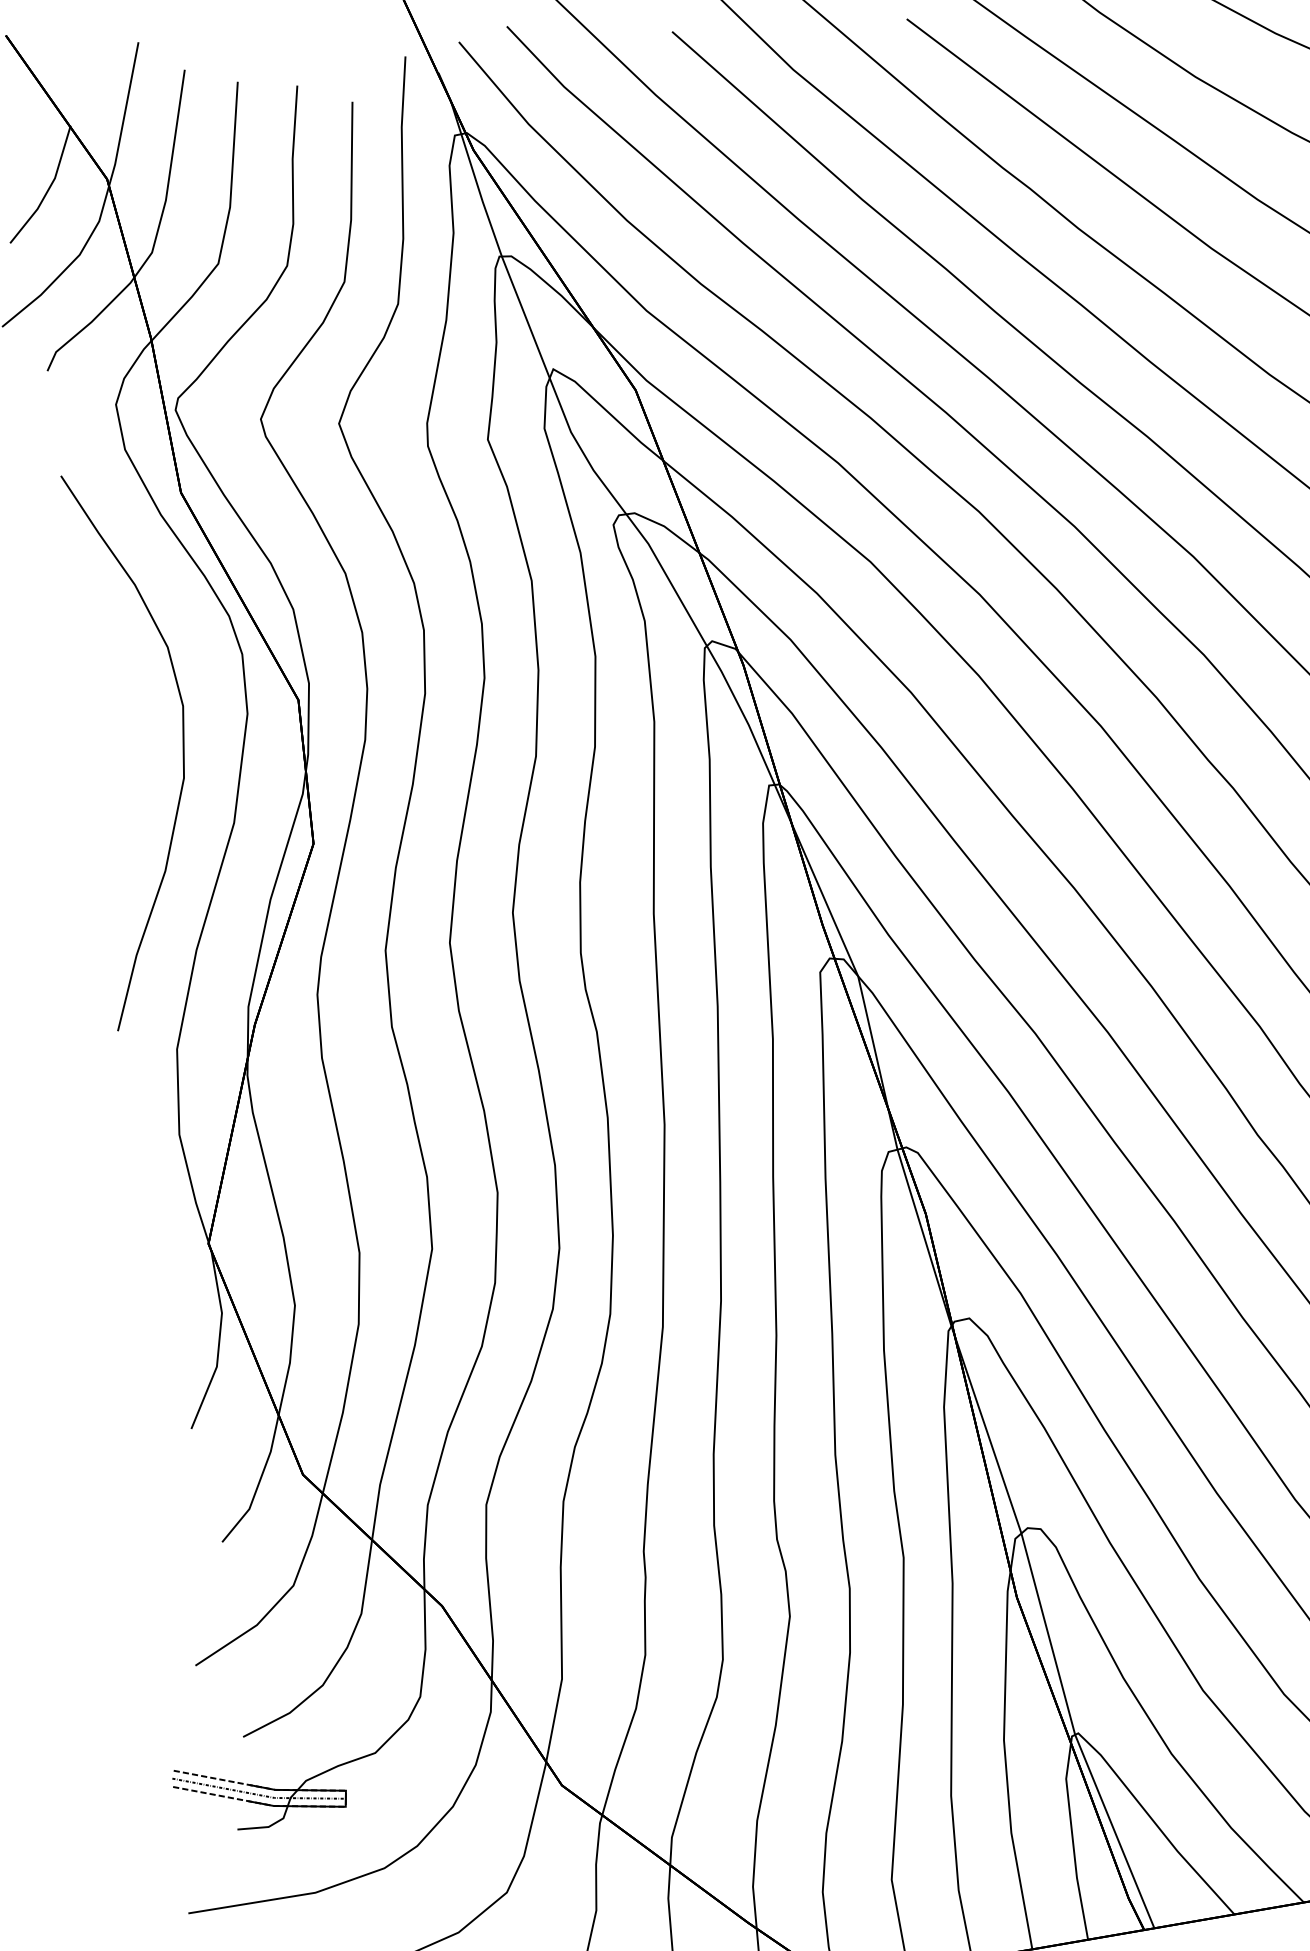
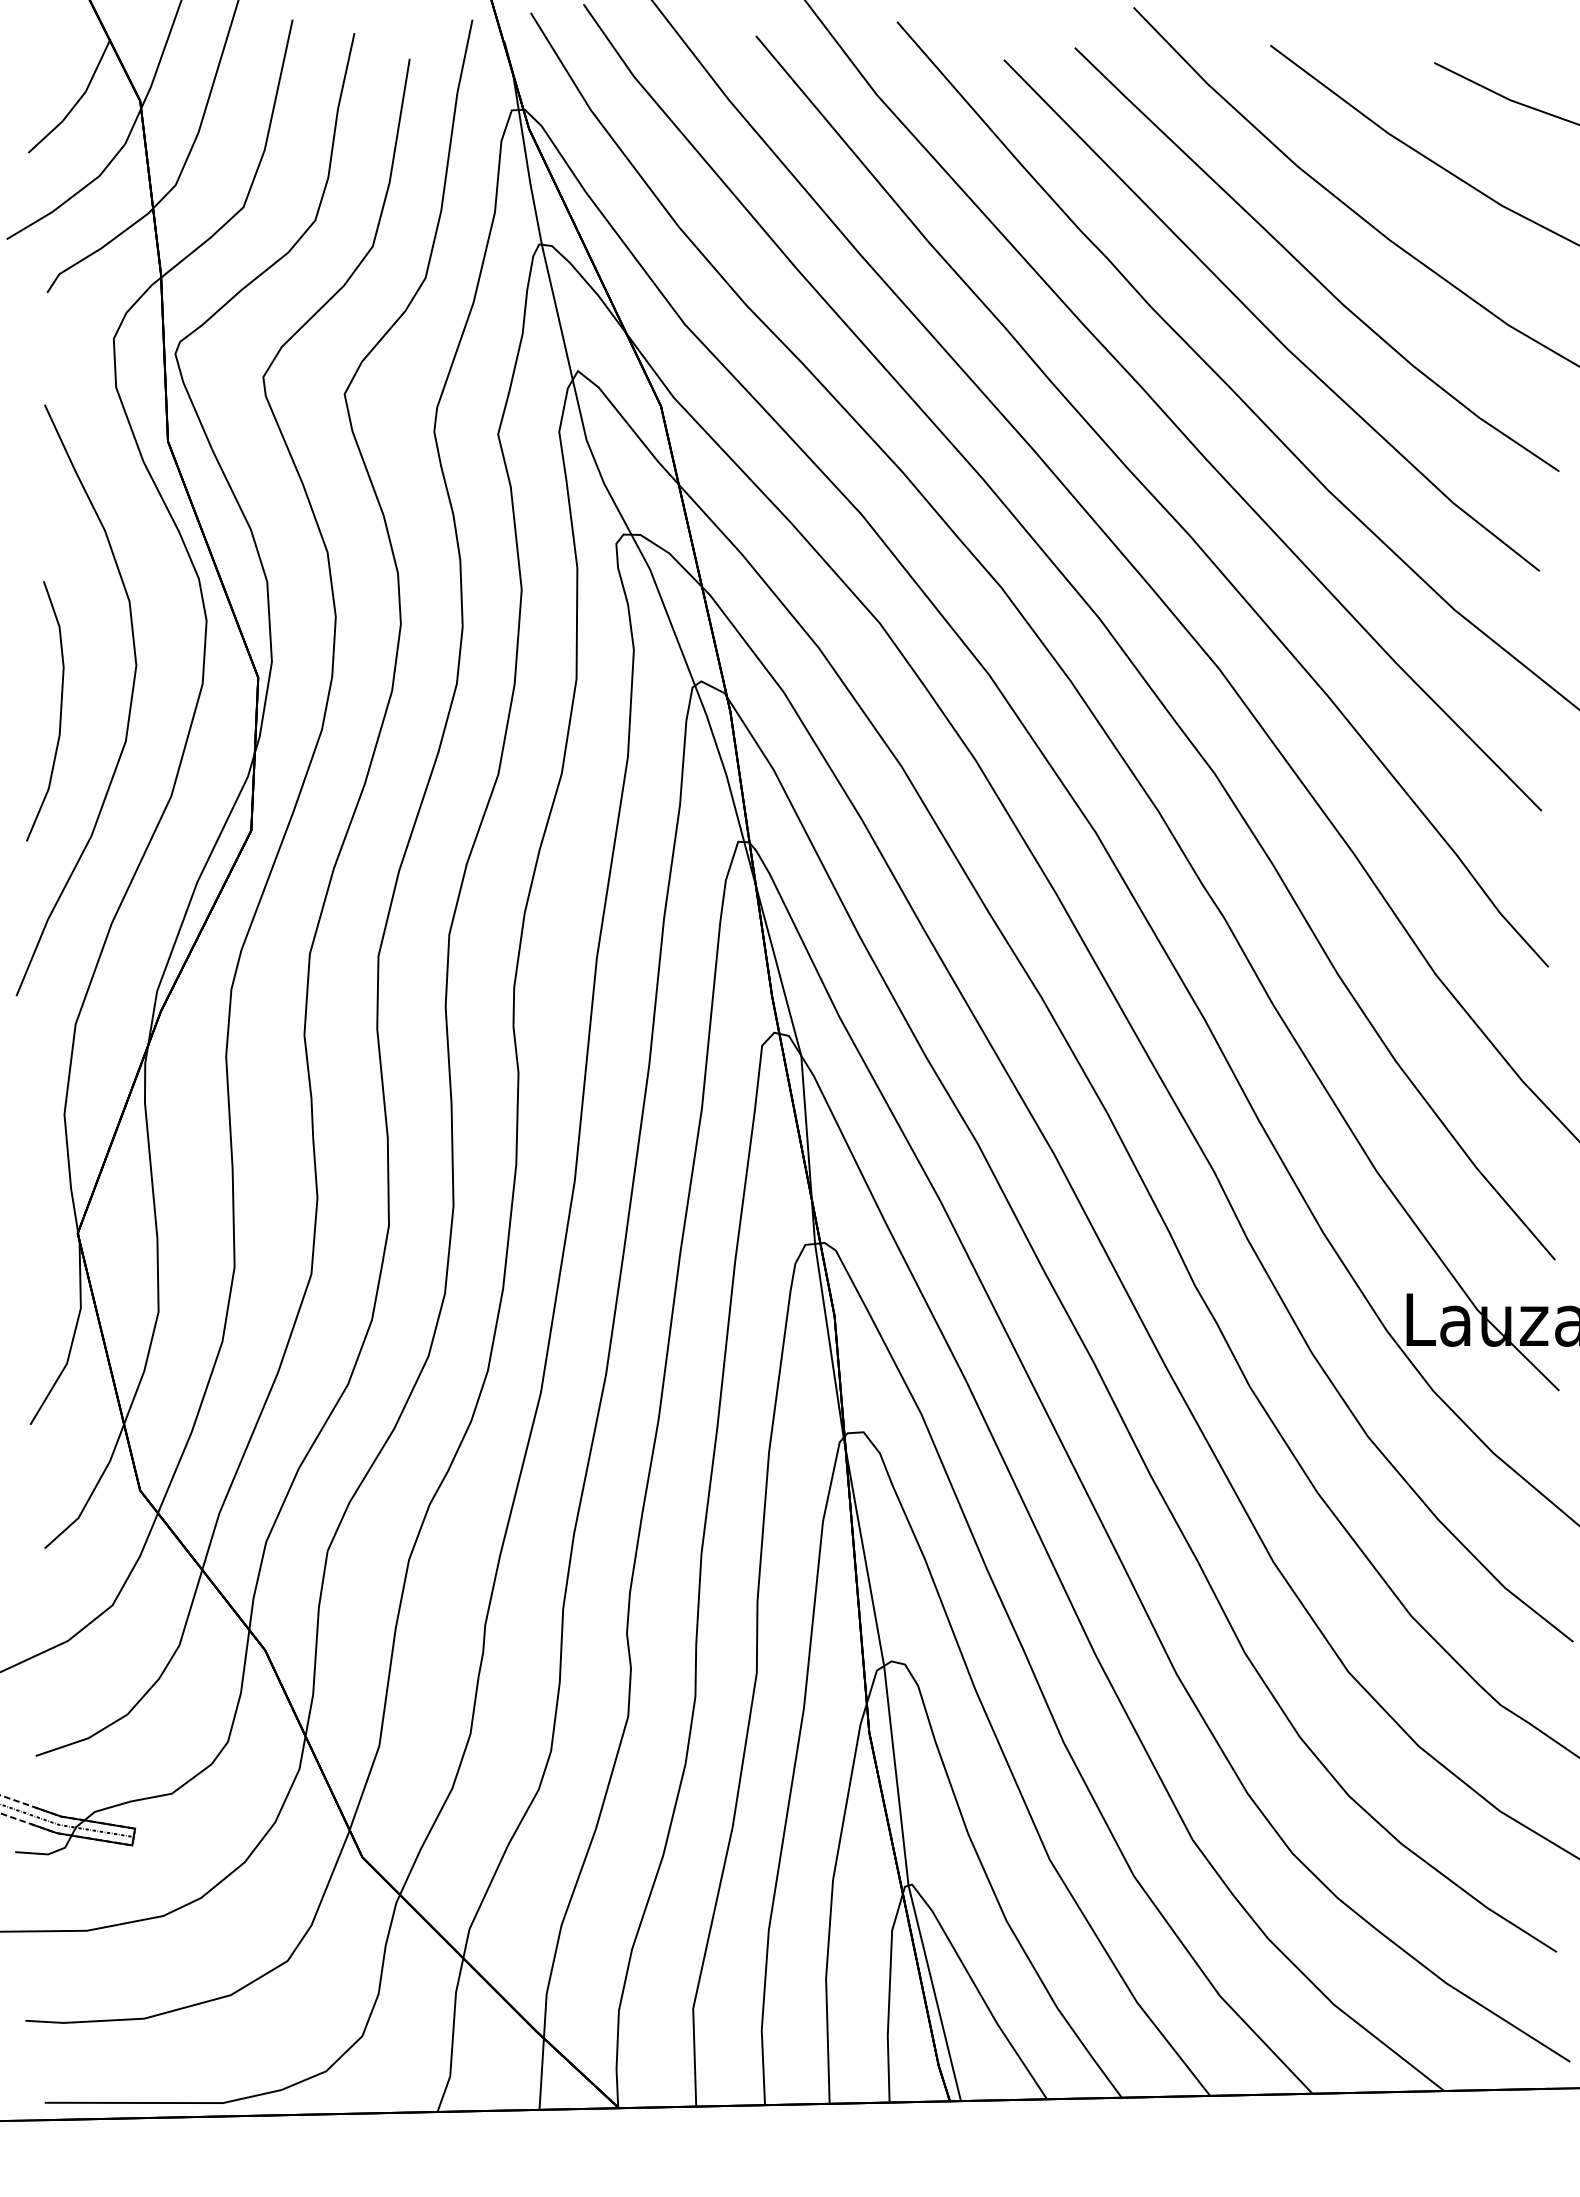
curve: (118, 764) -> (59, 716), added

